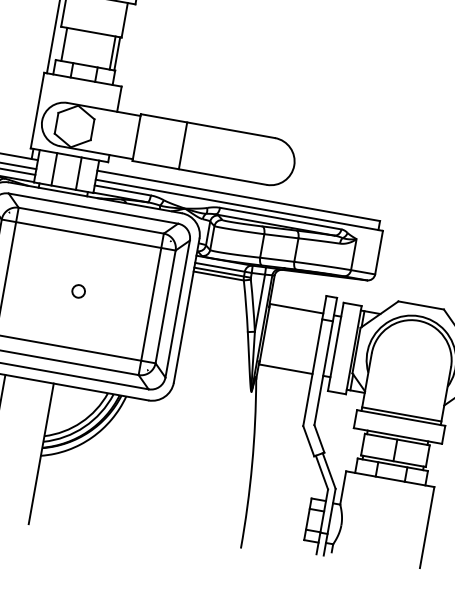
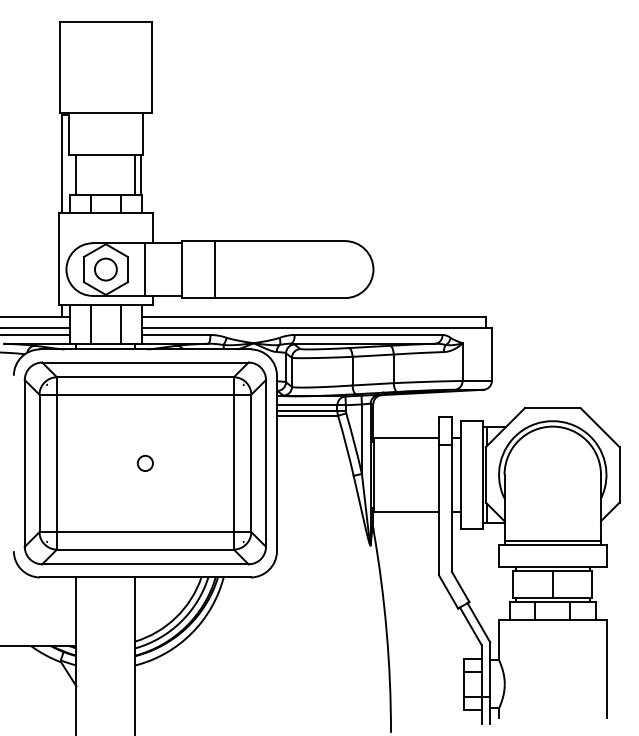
circle: (74, 126) -> (105, 269), added
line: (107, 132) -> (145, 269), added
line: (183, 145) -> (215, 269), moved

